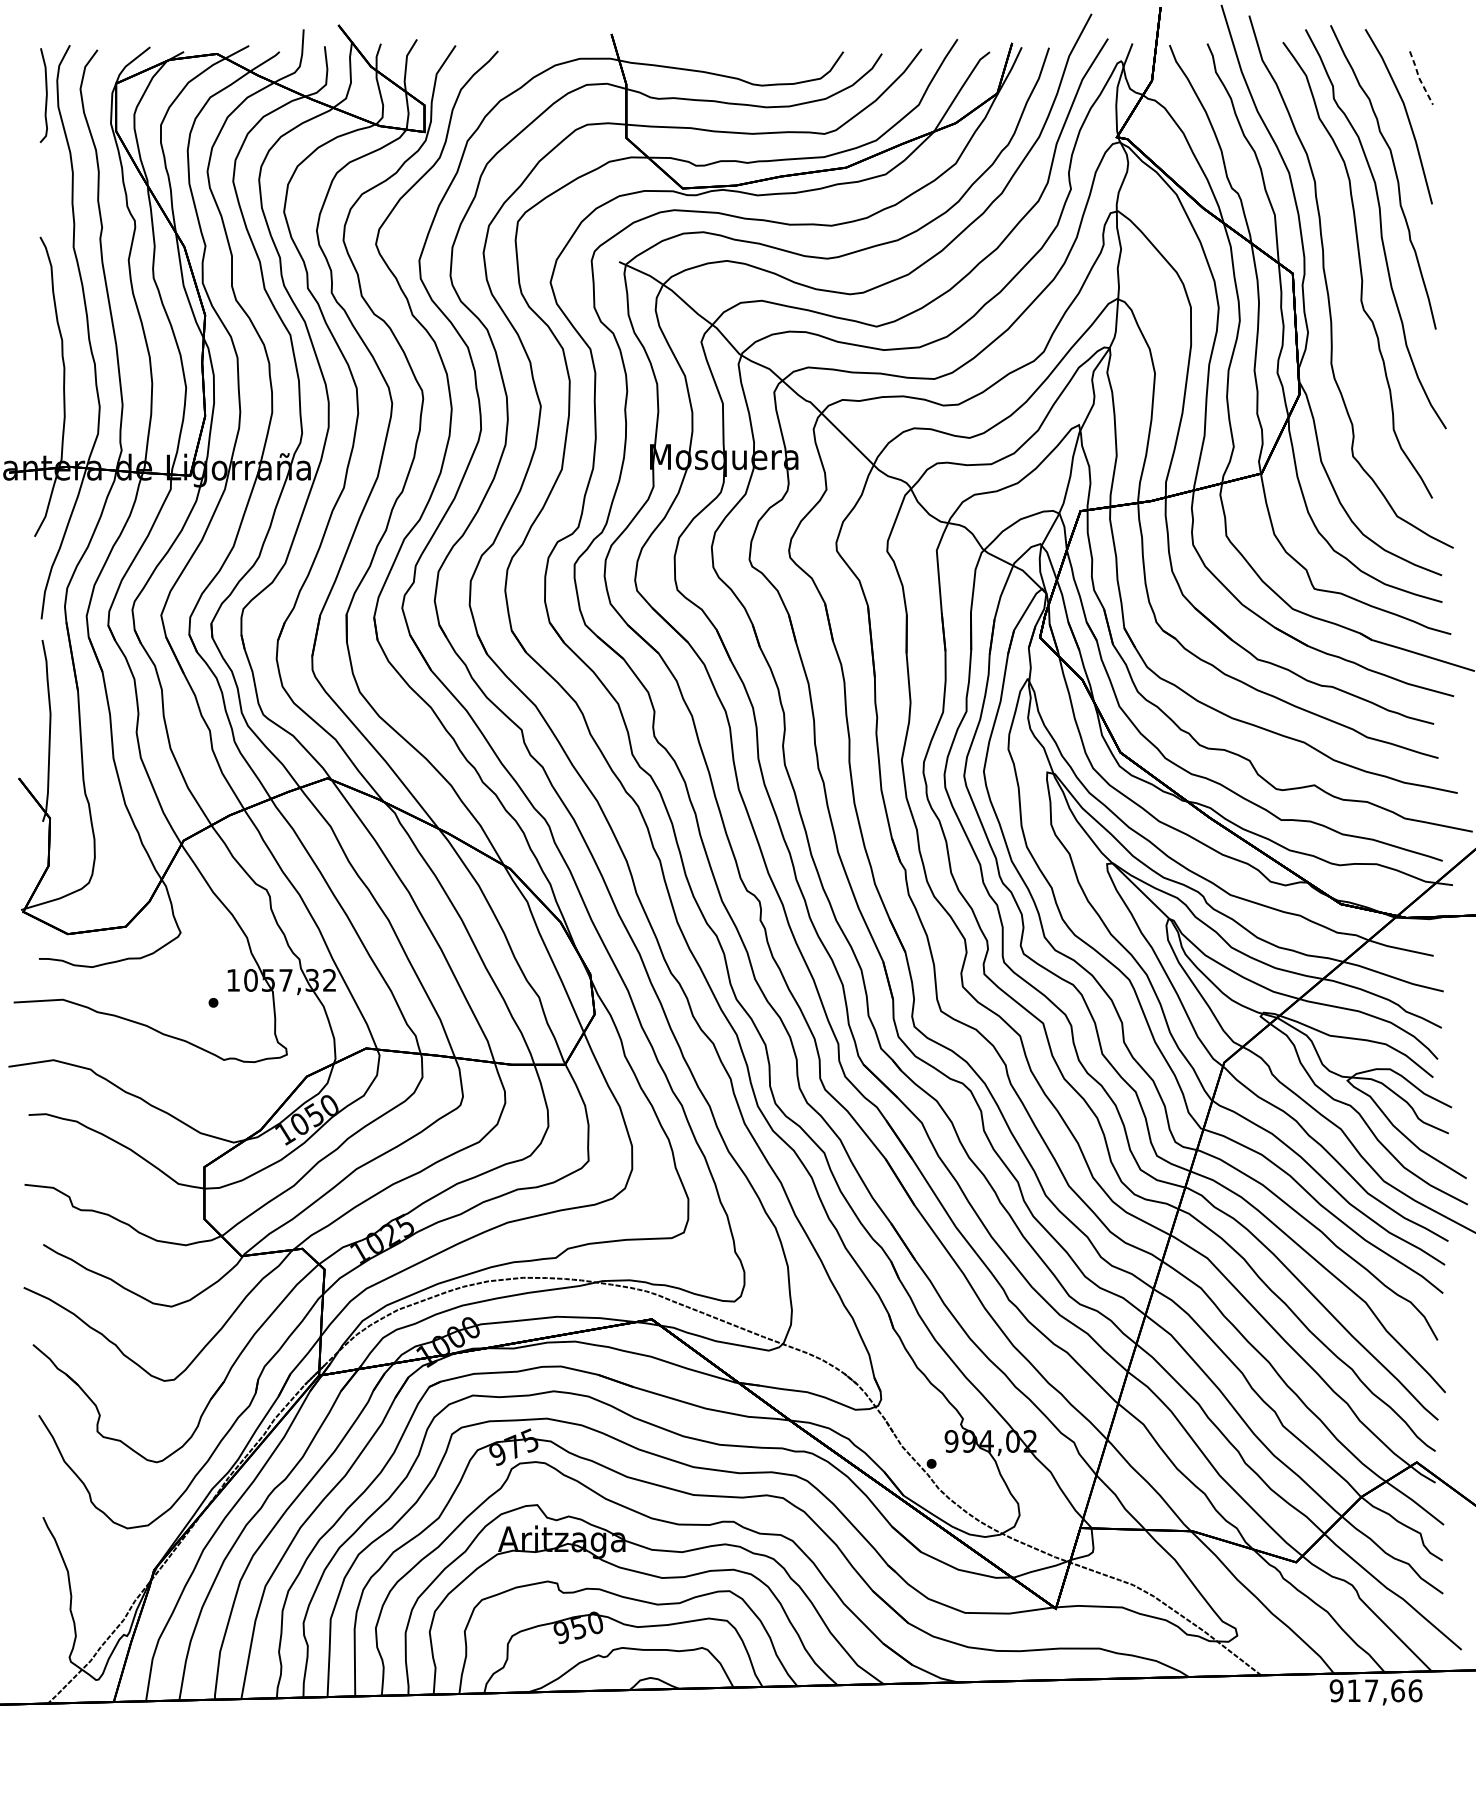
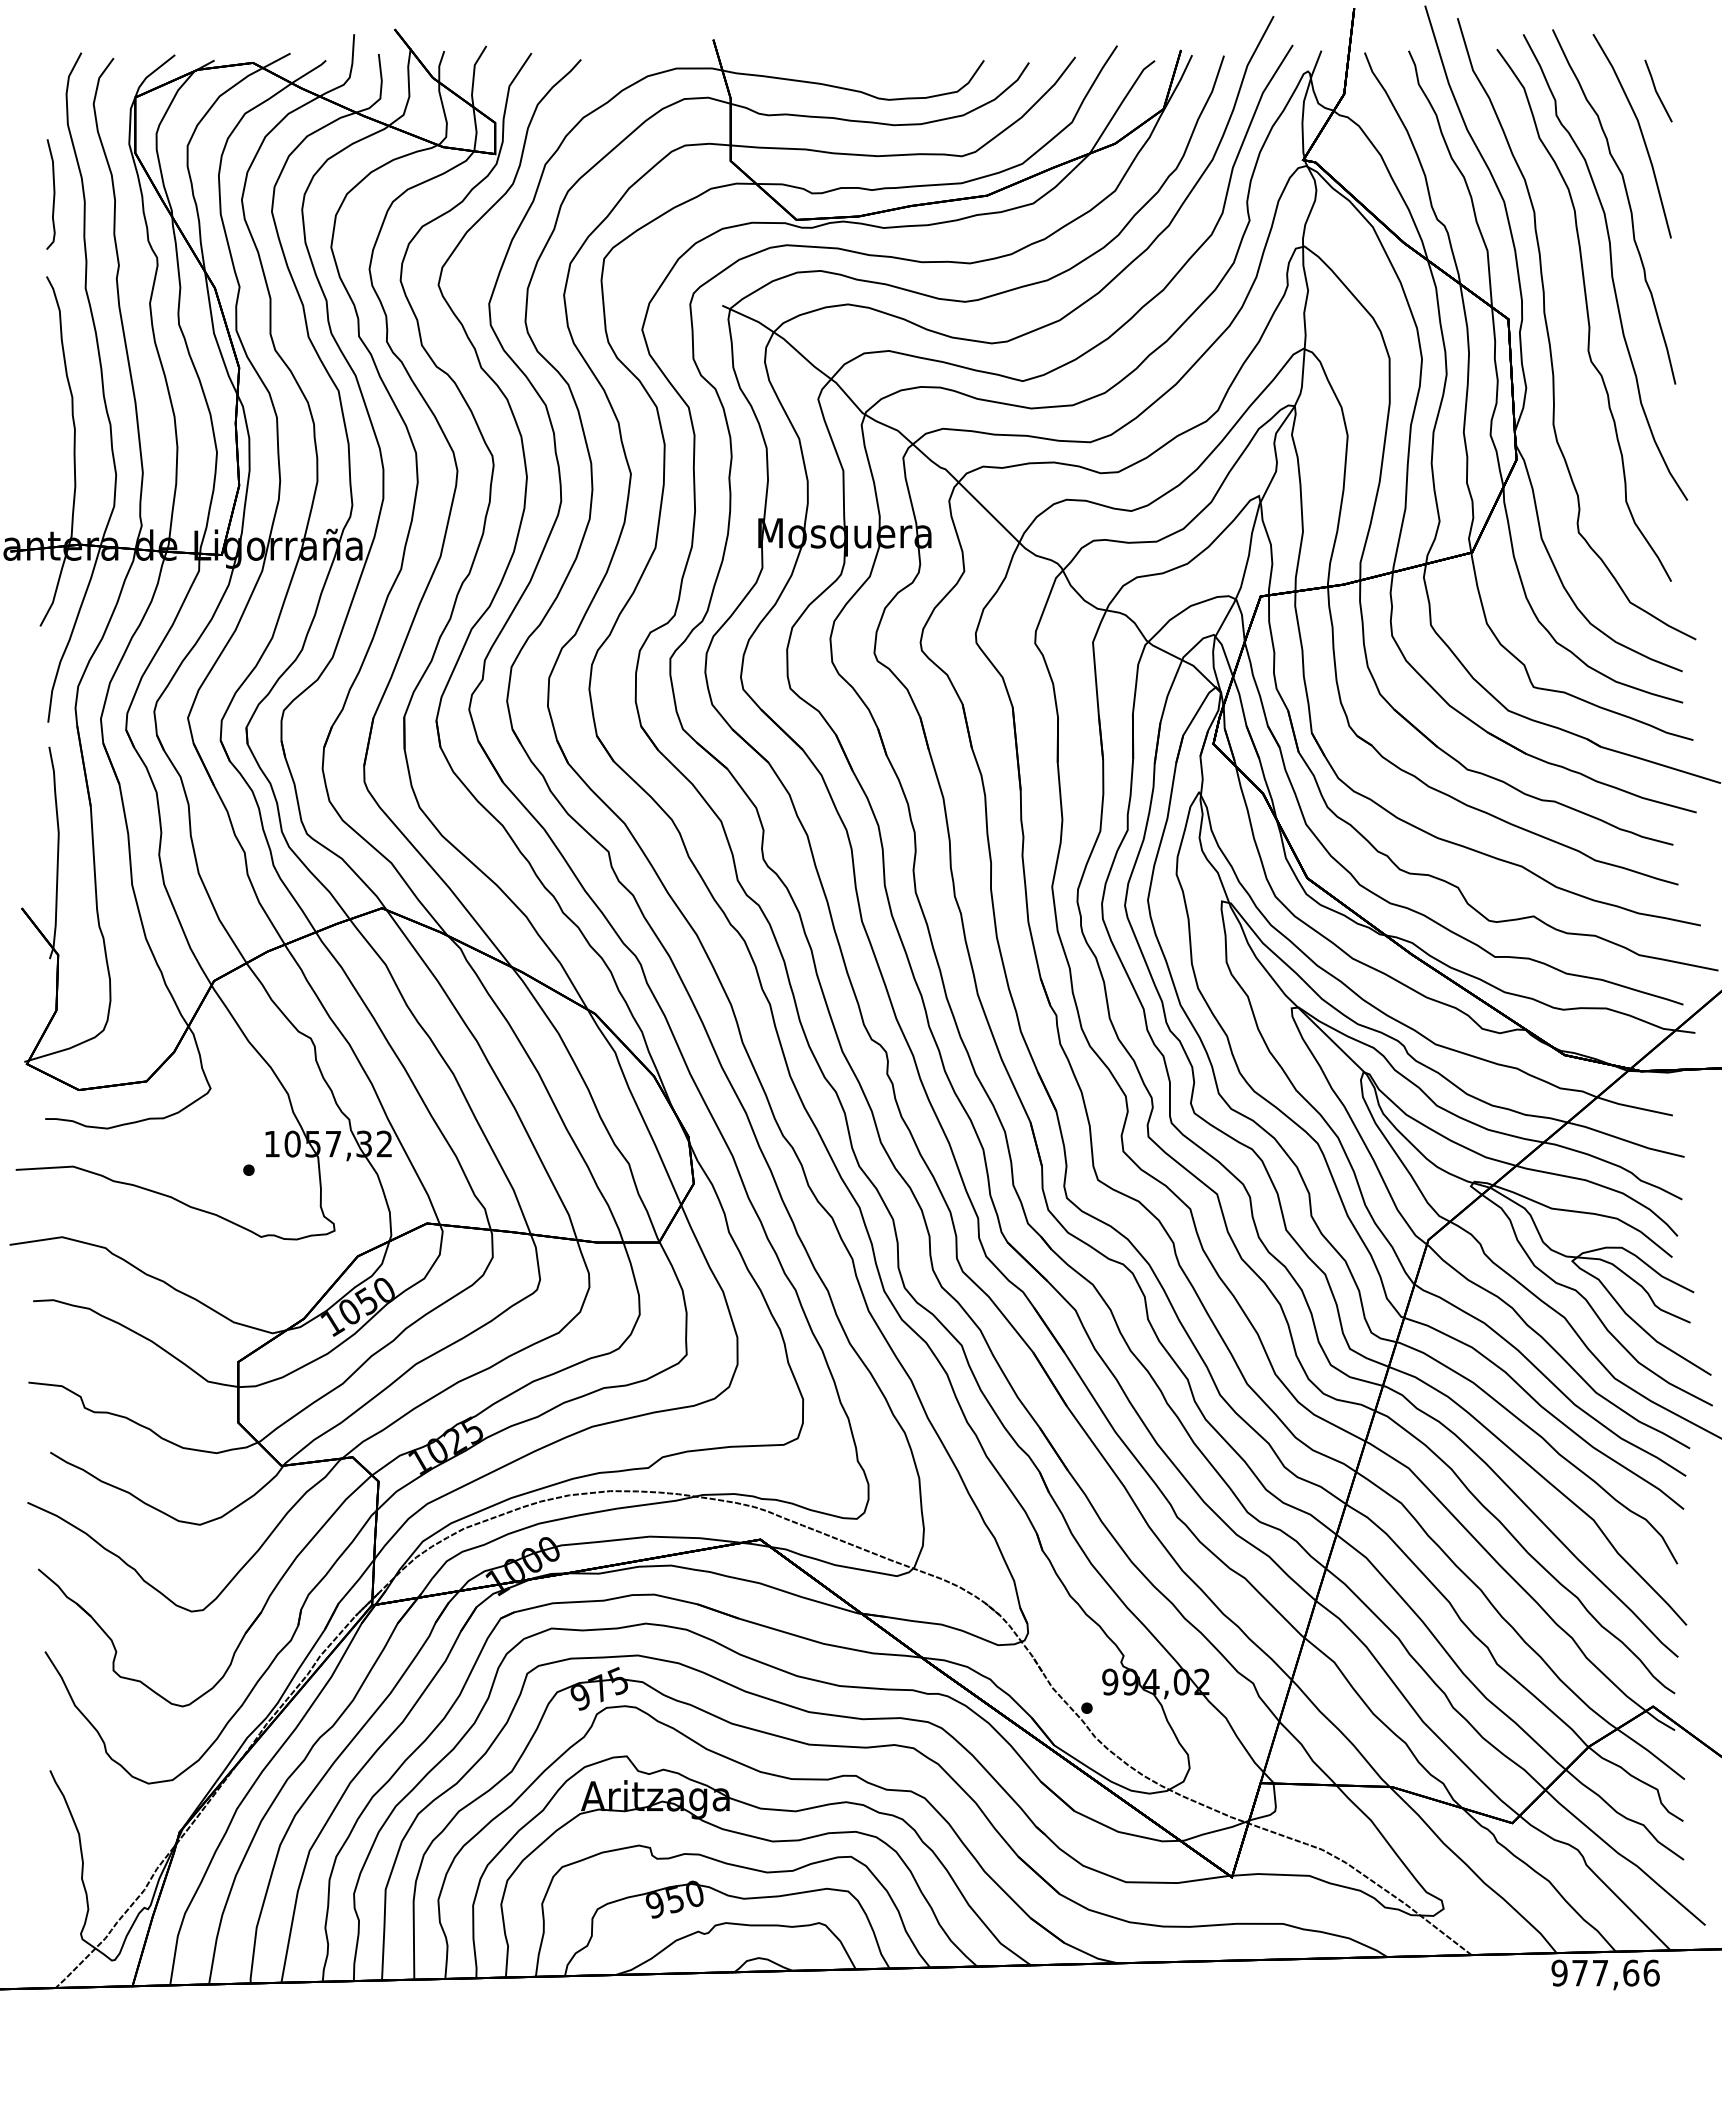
line: (1418, 78) -> (1655, 91), dashed -> solid
curve: (46, 95) -> (53, 194), moved
text: (1353, 1691) -> (1579, 1973), 917,66 -> 977,66

